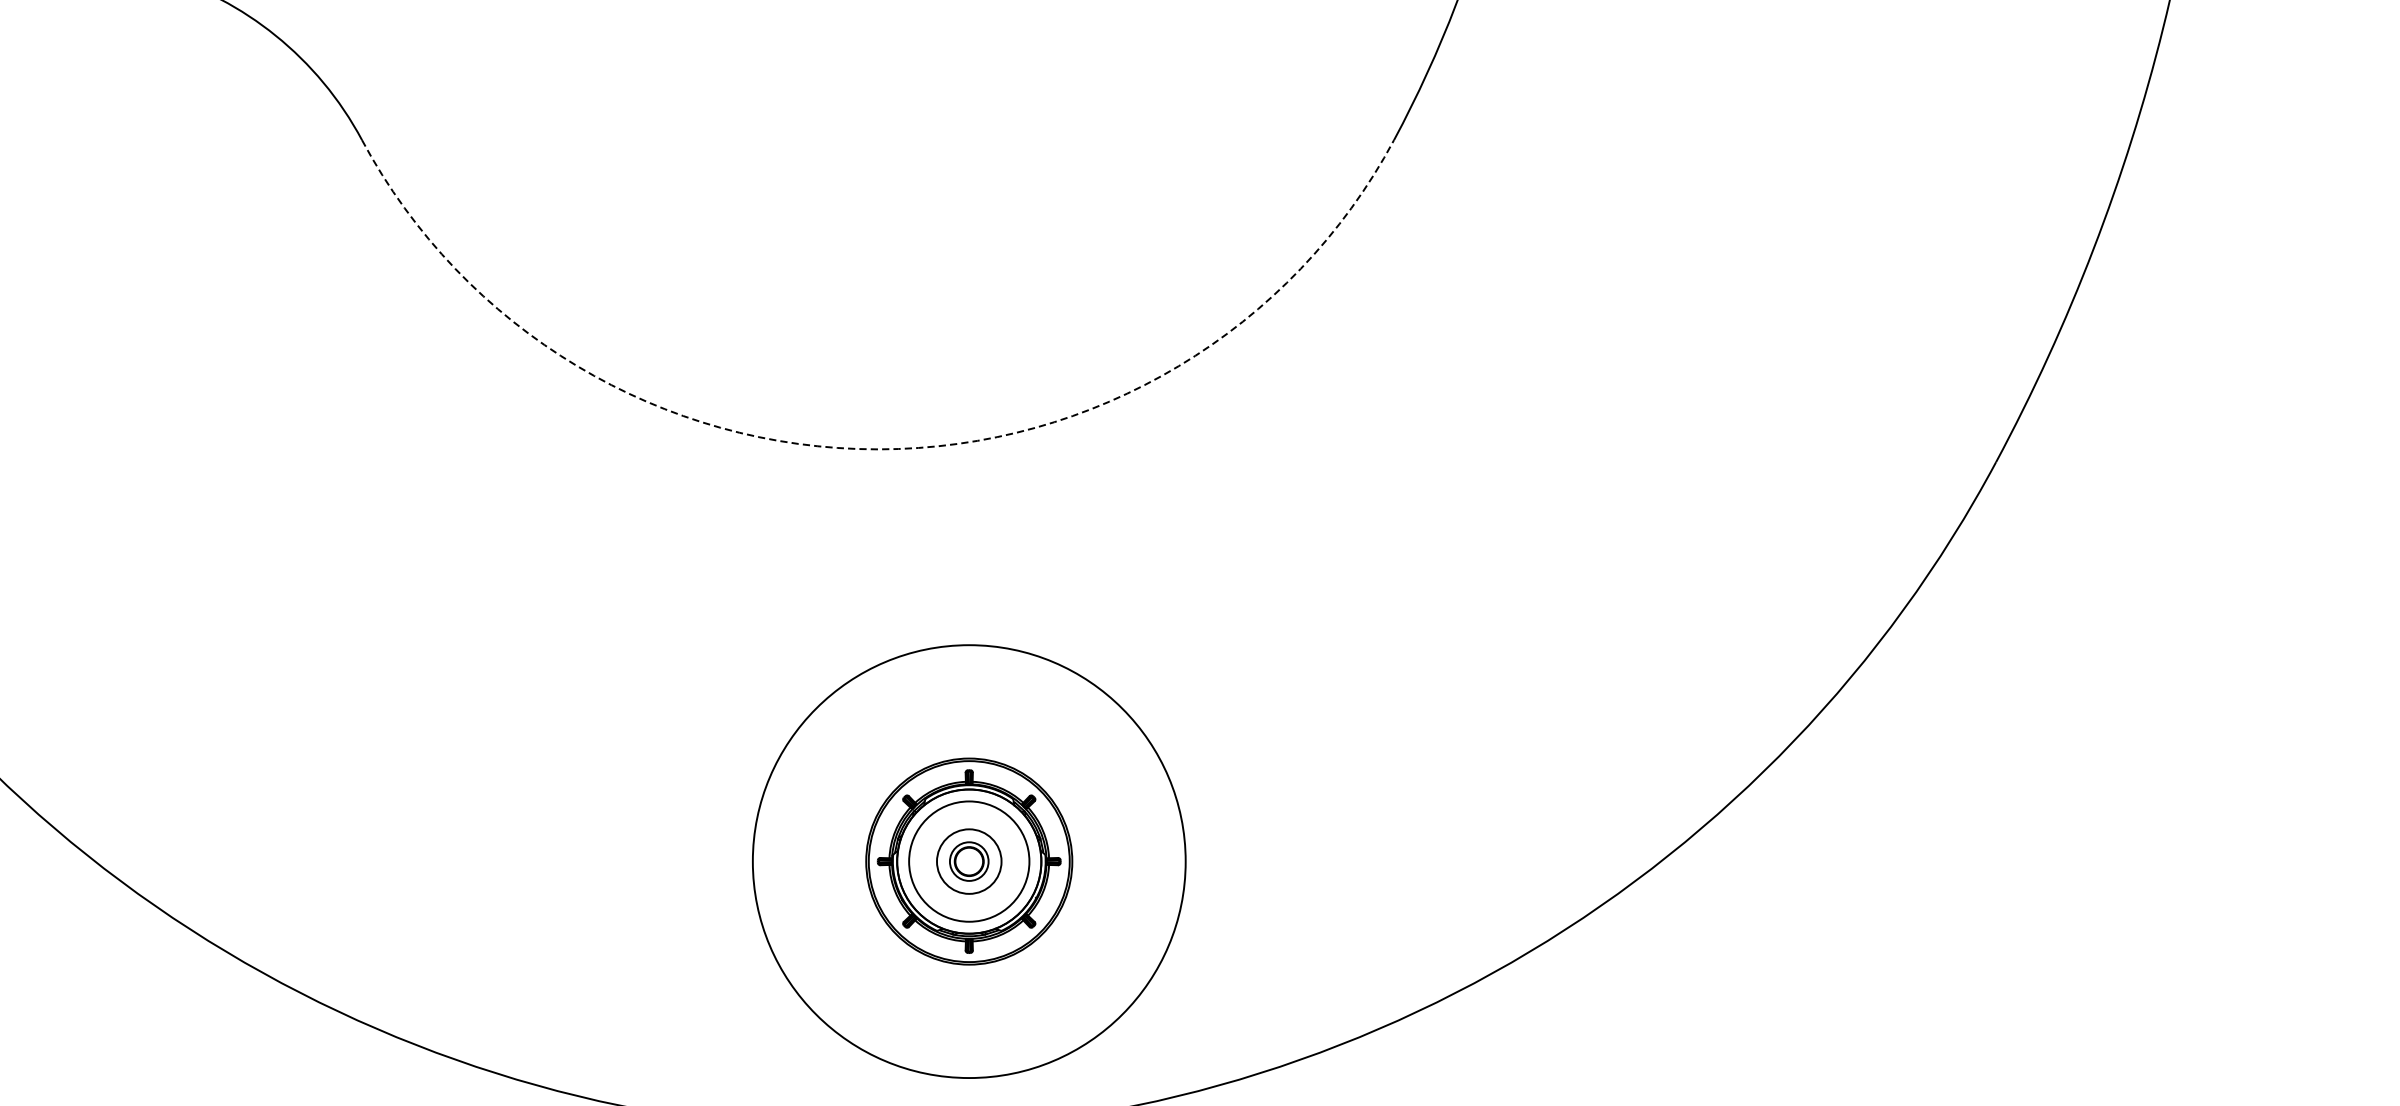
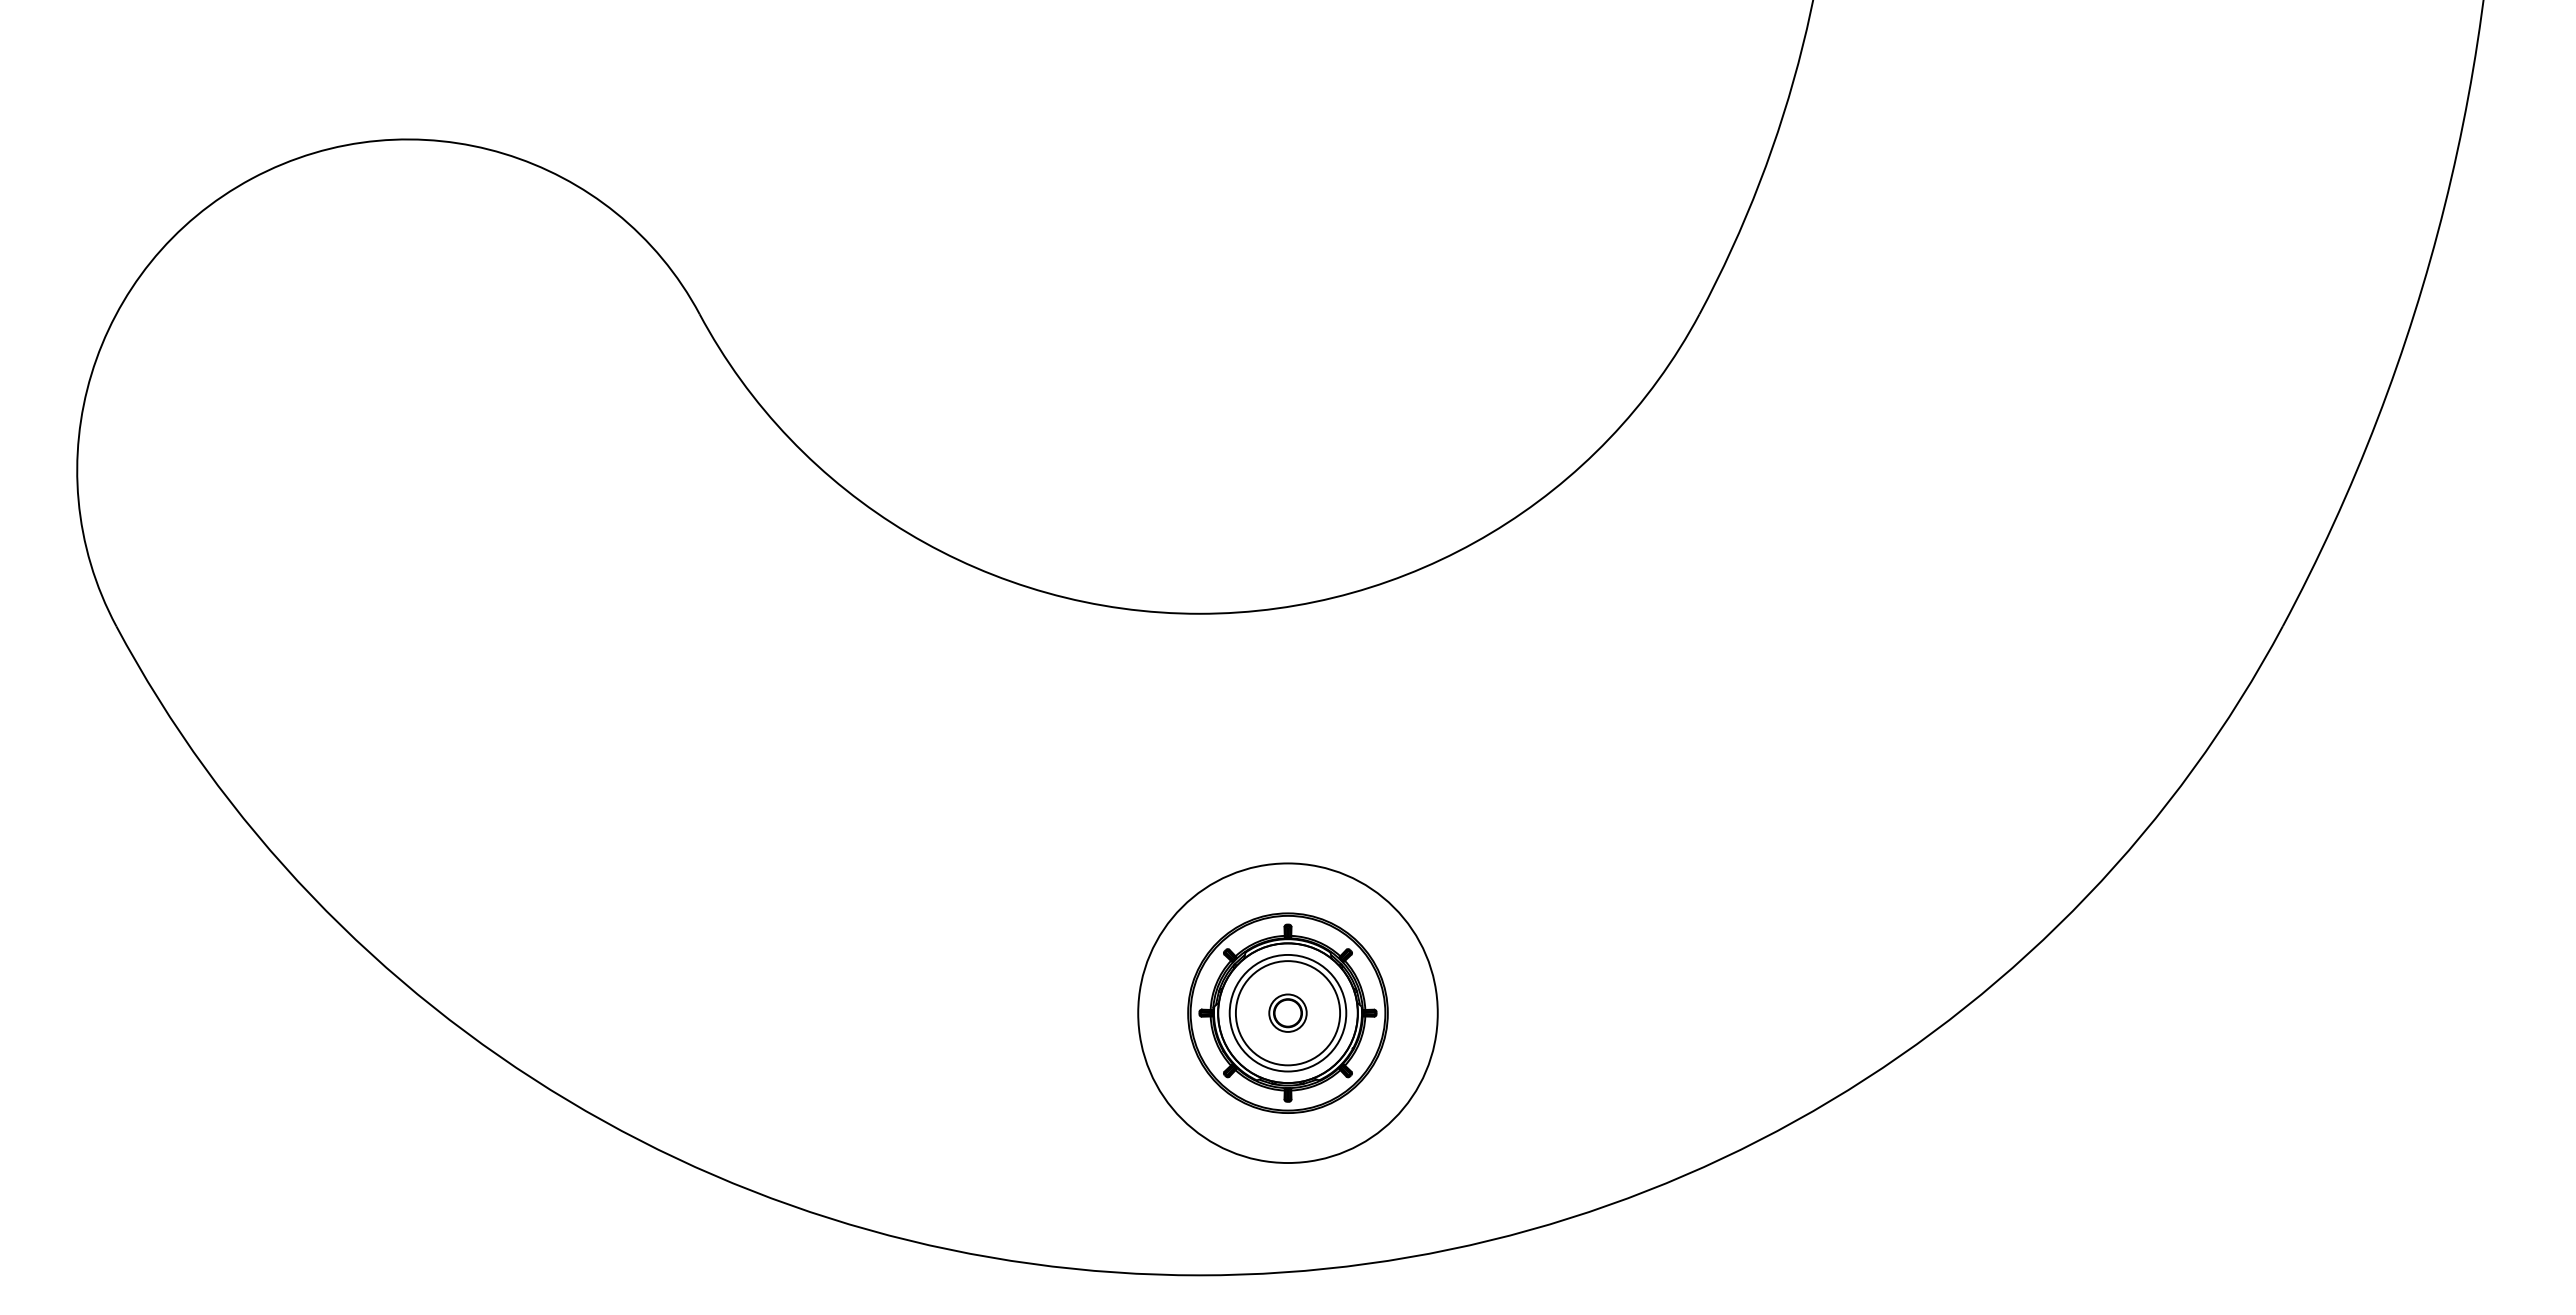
arc: (877, 449) -> (1199, 613), dashed -> solid
circle: (968, 861) -> (1287, 1013), size x0.71
circle: (968, 861) -> (1287, 1013), size x1.67

